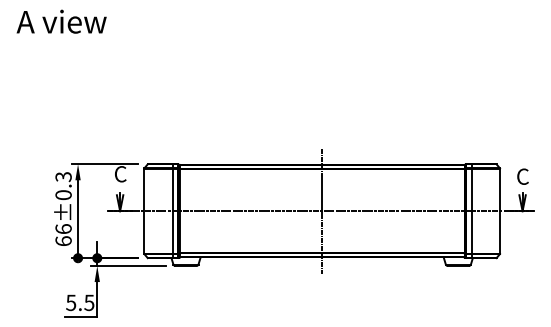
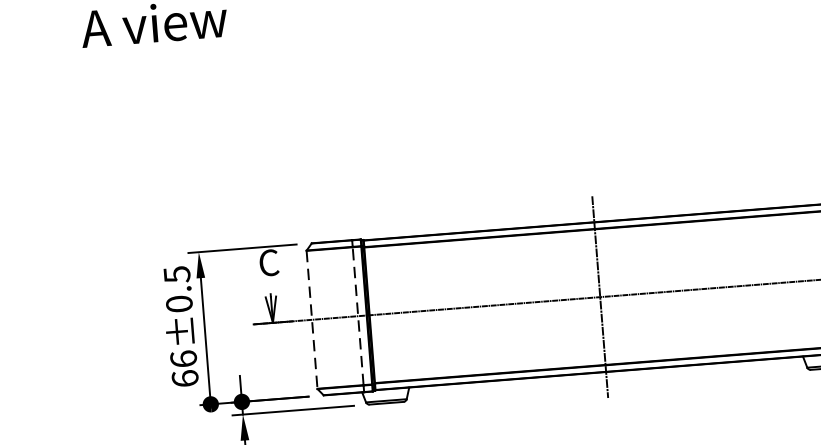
text: (63, 176) -> (176, 273), 66±0.3 -> 66±0.5
line: (144, 211) -> (312, 320), solid -> dashed
line: (172, 211) -> (357, 316), solid -> dashed

